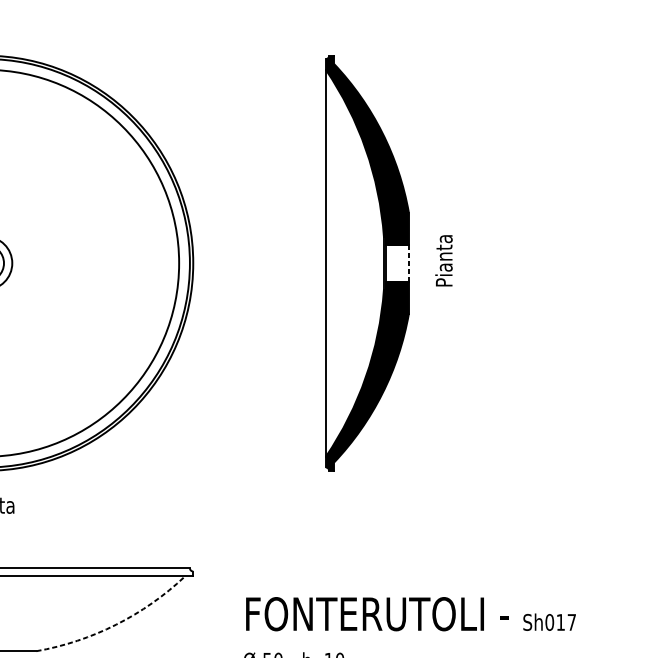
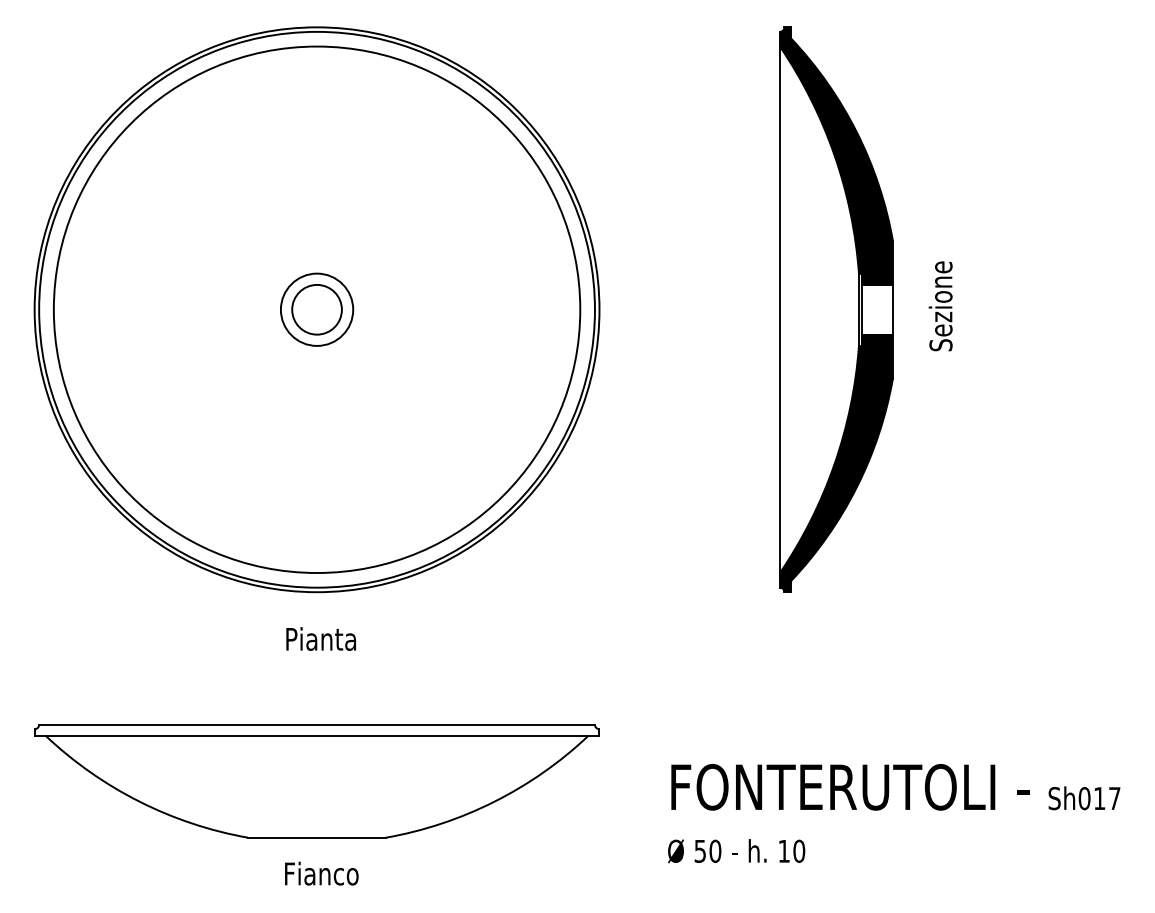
text: (443, 260) -> (940, 306), Pianta -> Sezione
line: (408, 263) -> (892, 309), dashed -> solid
arc: (116, 624) -> (494, 801), dashed -> solid

